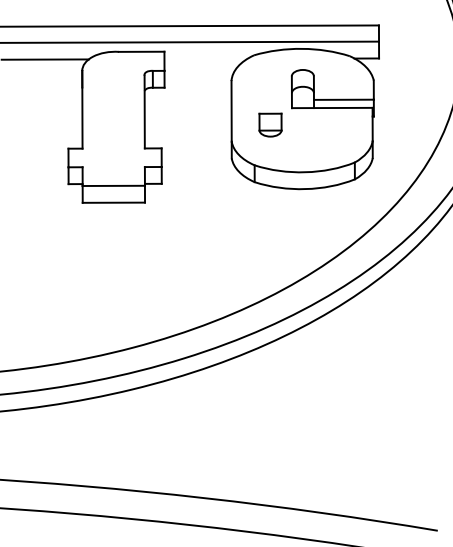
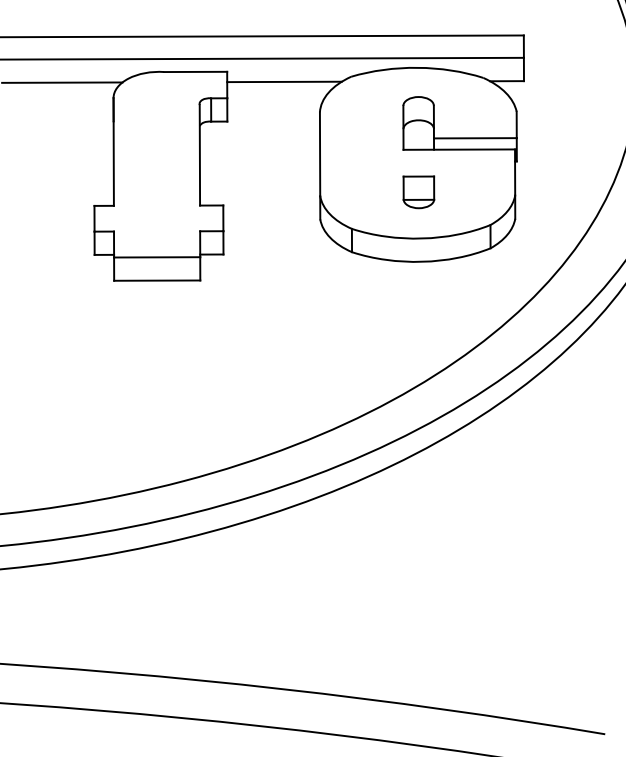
line: (205, 58) -> (284, 81), added
part: (270, 125) -> (418, 192), moved

